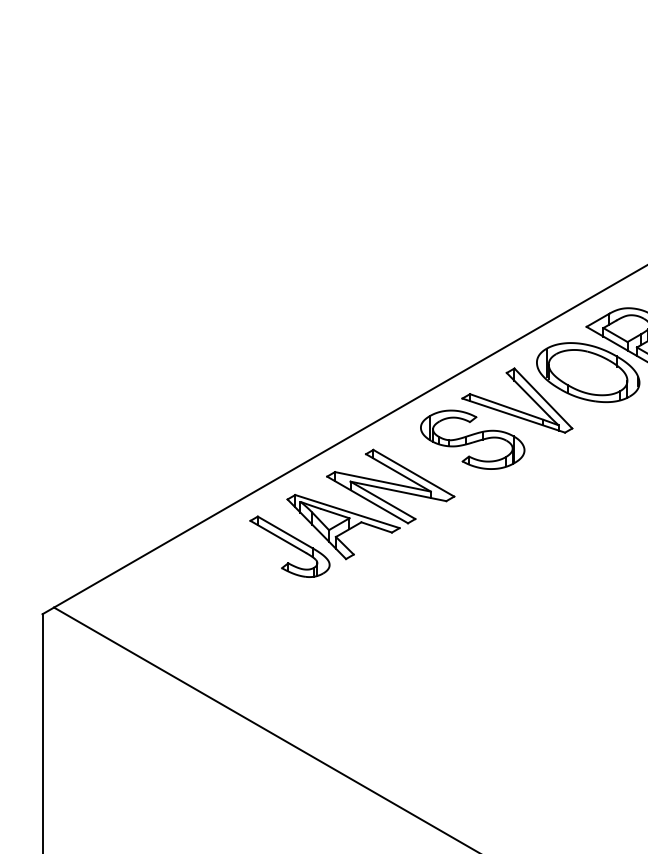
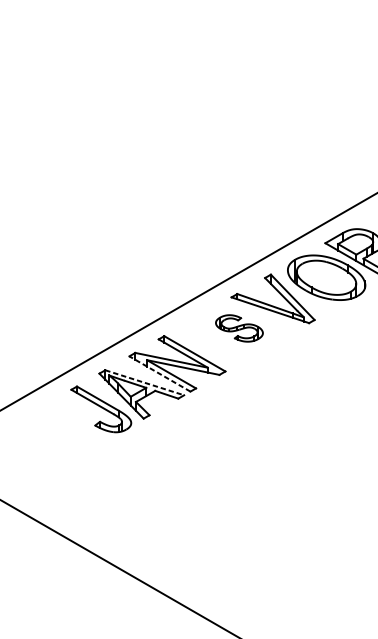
part: (472, 439) -> (239, 328), size x0.6
line: (367, 499) -> (159, 373), solid -> dashed
line: (347, 511) -> (144, 382), solid -> dashed

